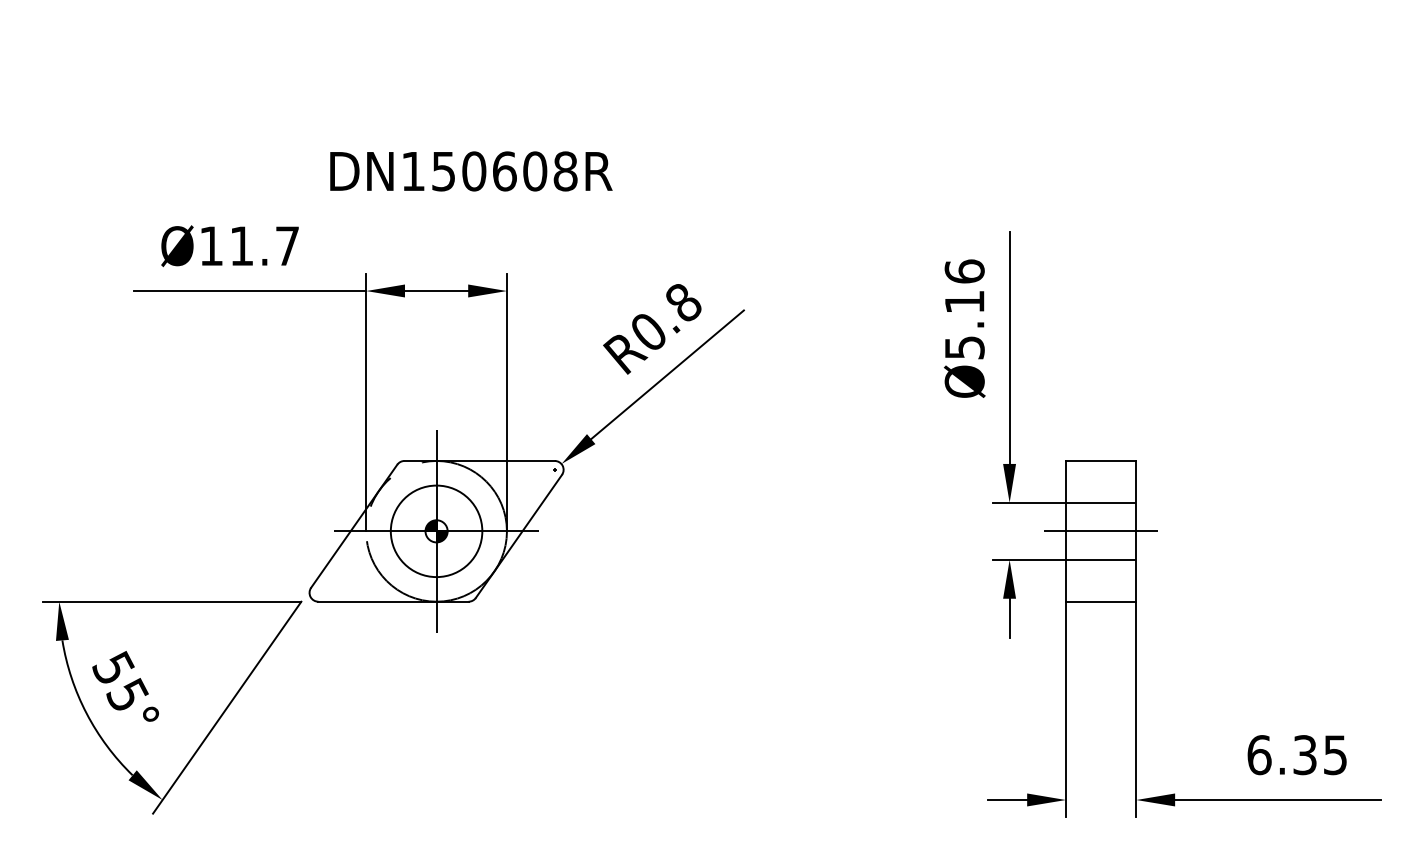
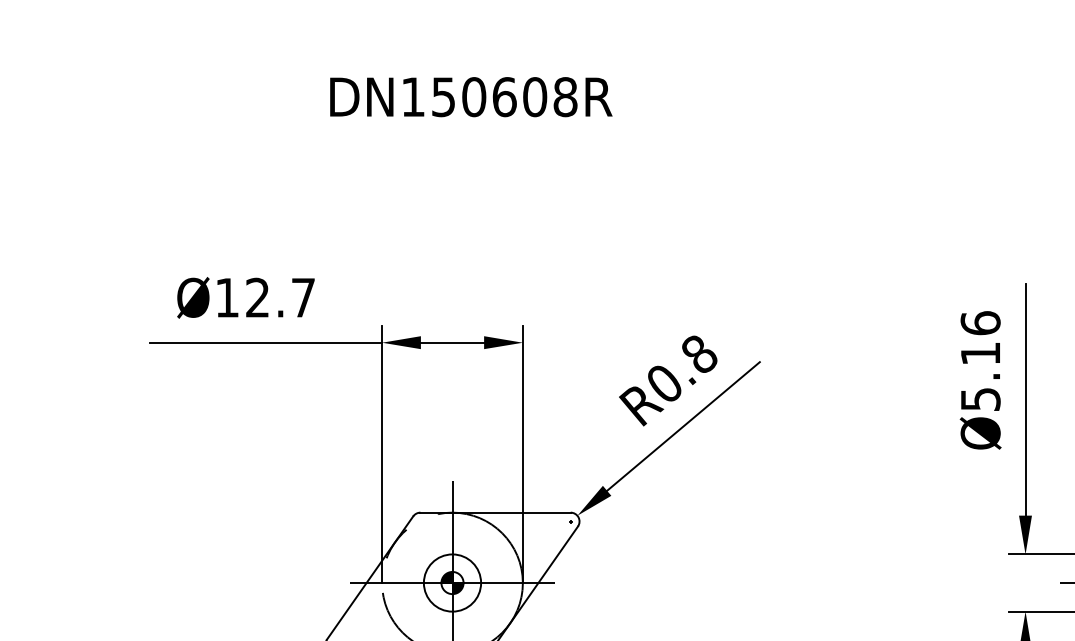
text: (471, 171) -> (471, 97), moved
text: (241, 245) -> (257, 297), Ø11.7 -> Ø12.7
circle: (436, 530) -> (452, 582), size x0.62

